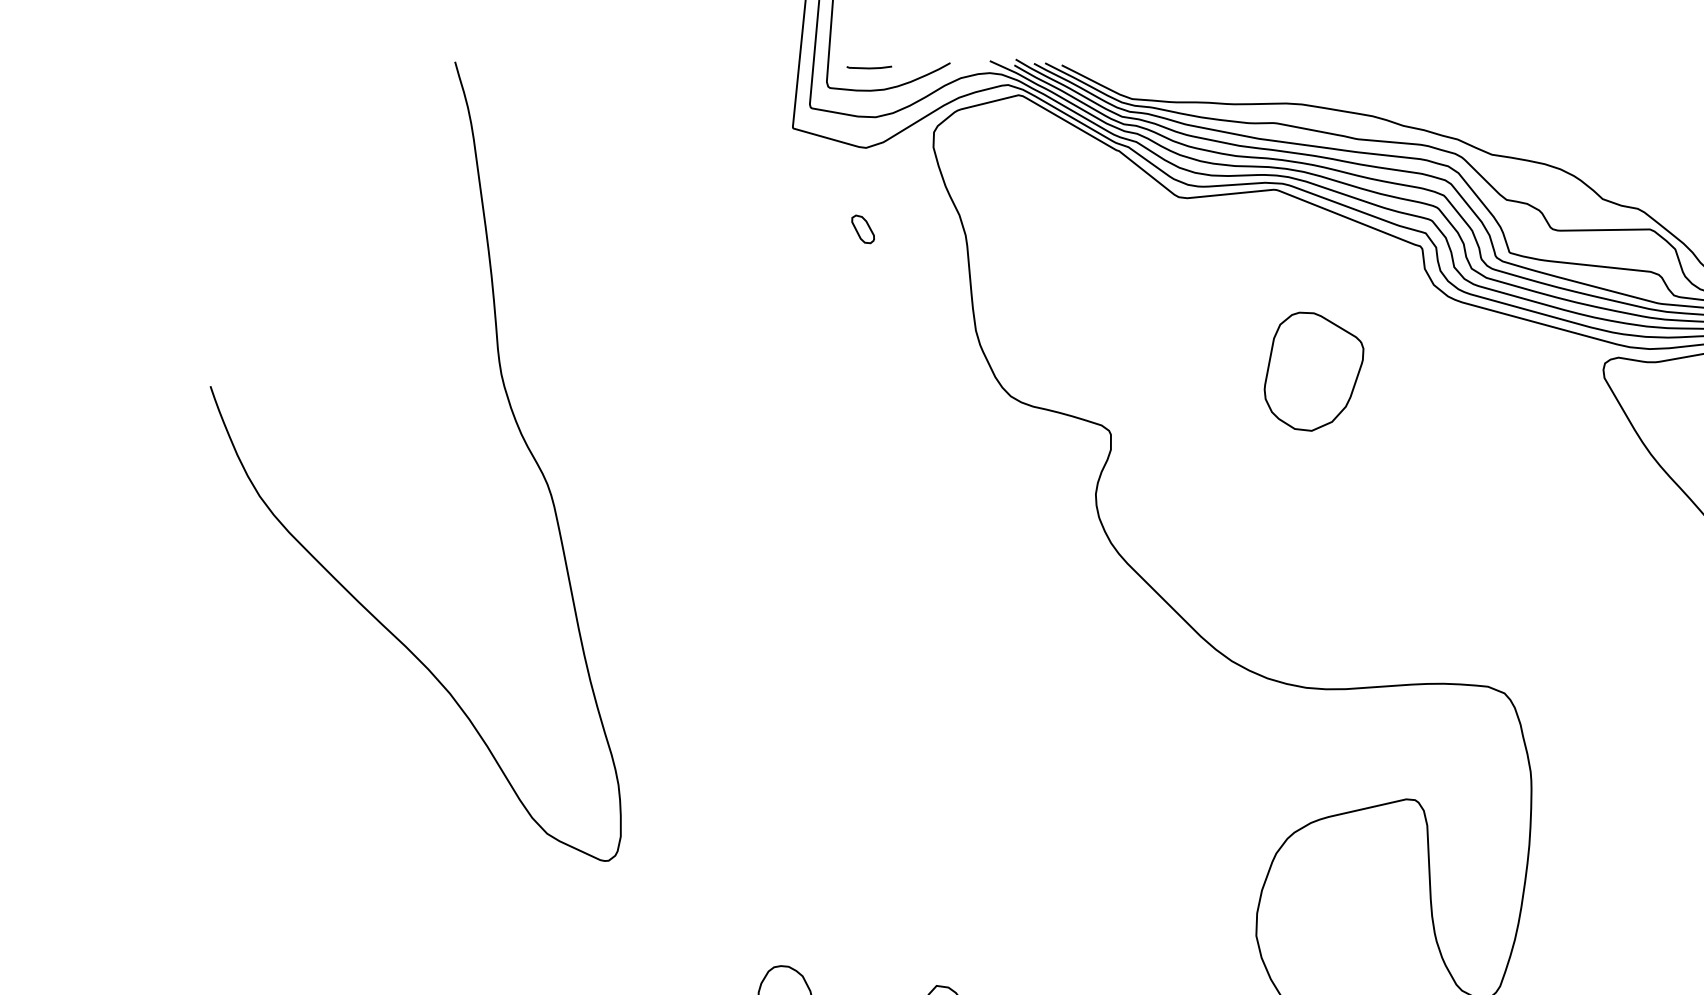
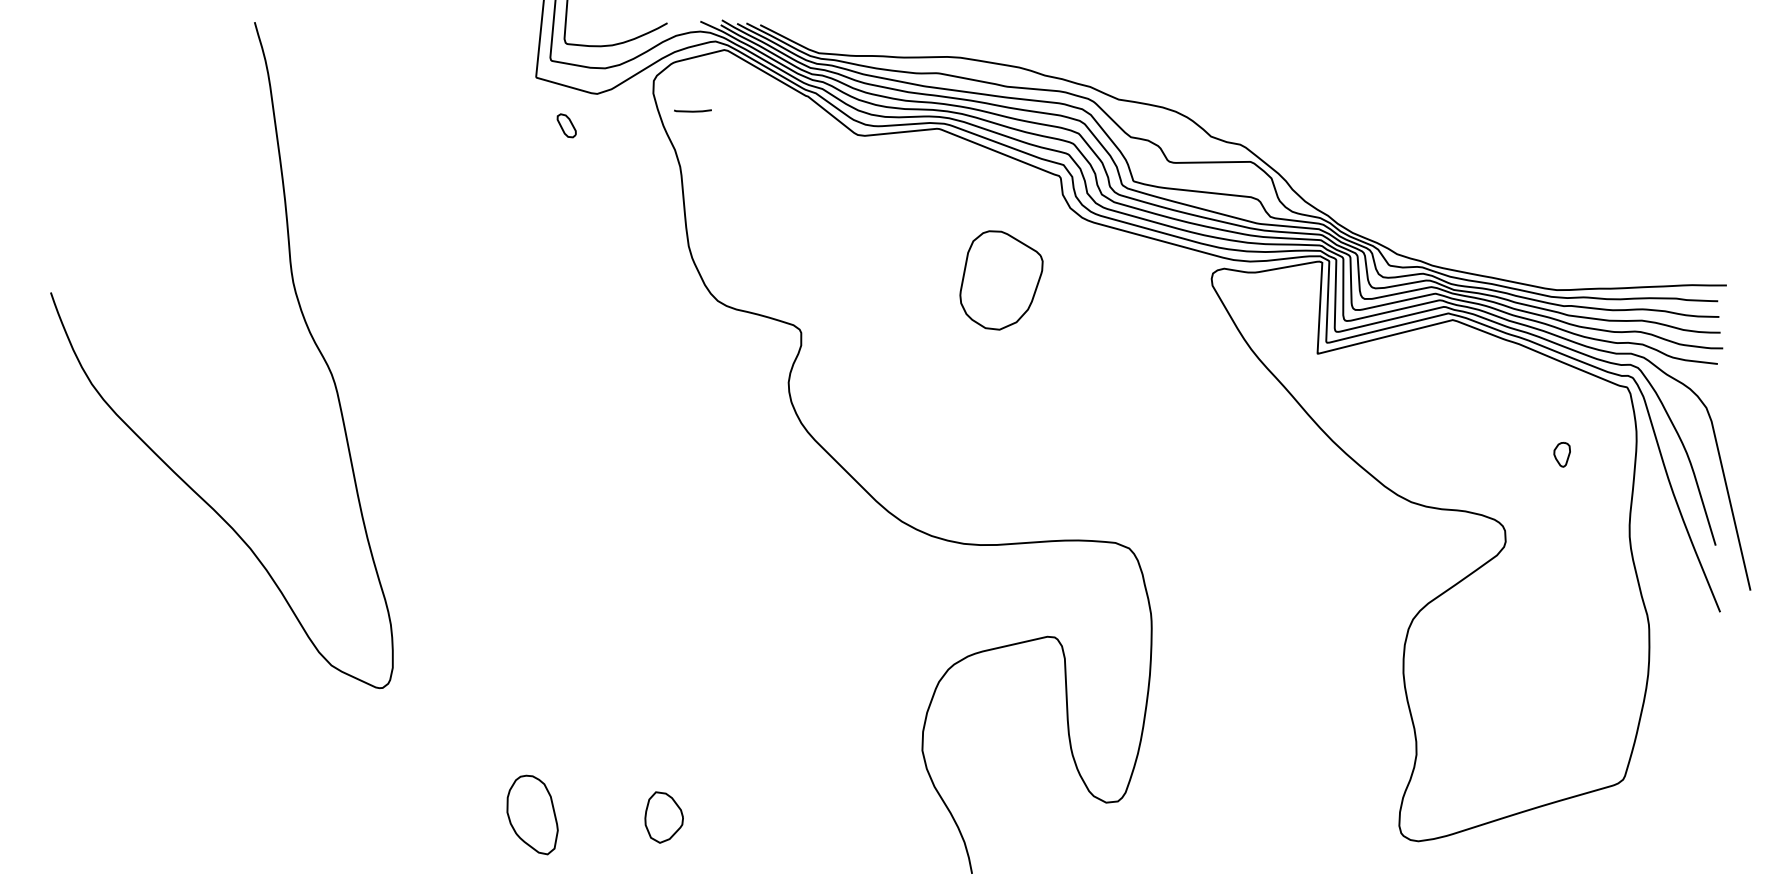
line: (868, 67) -> (692, 110), moved
part: (862, 229) -> (566, 125), moved
part: (1314, 371) -> (1001, 280), moved

